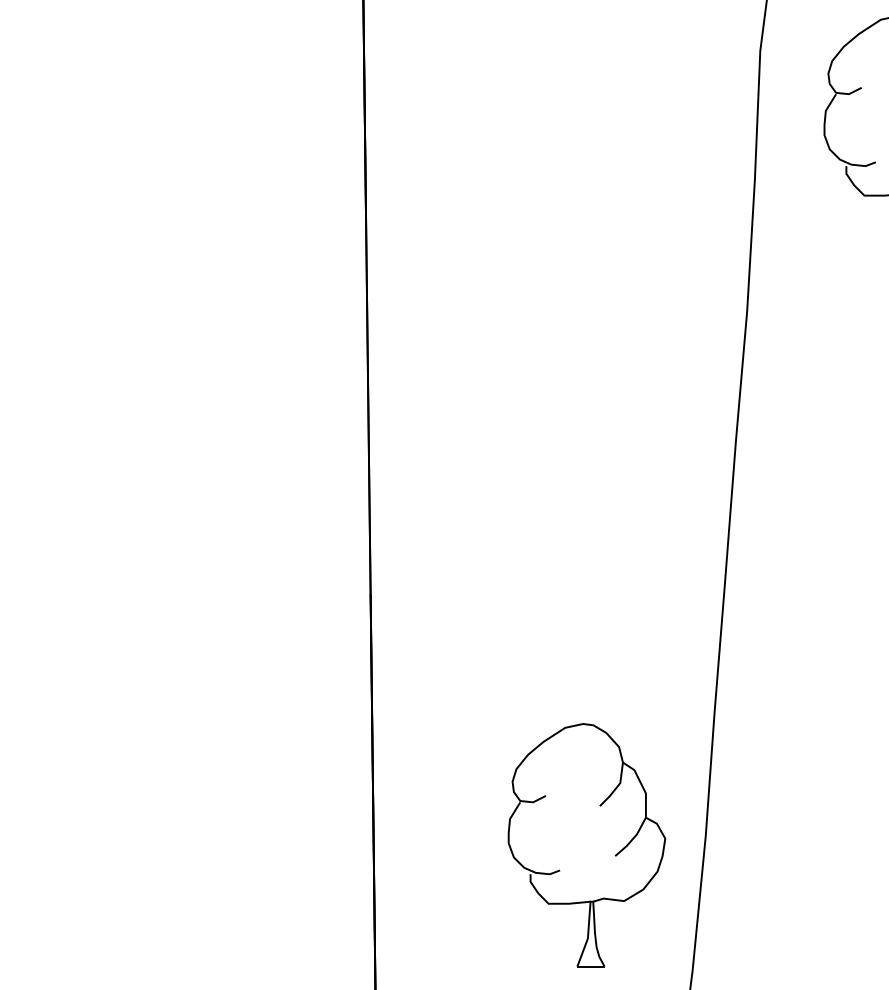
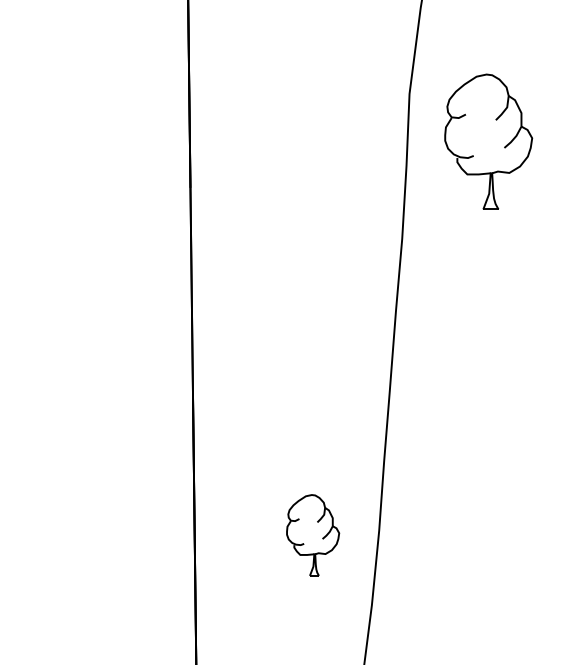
part: (585, 845) -> (312, 535), size x0.6

